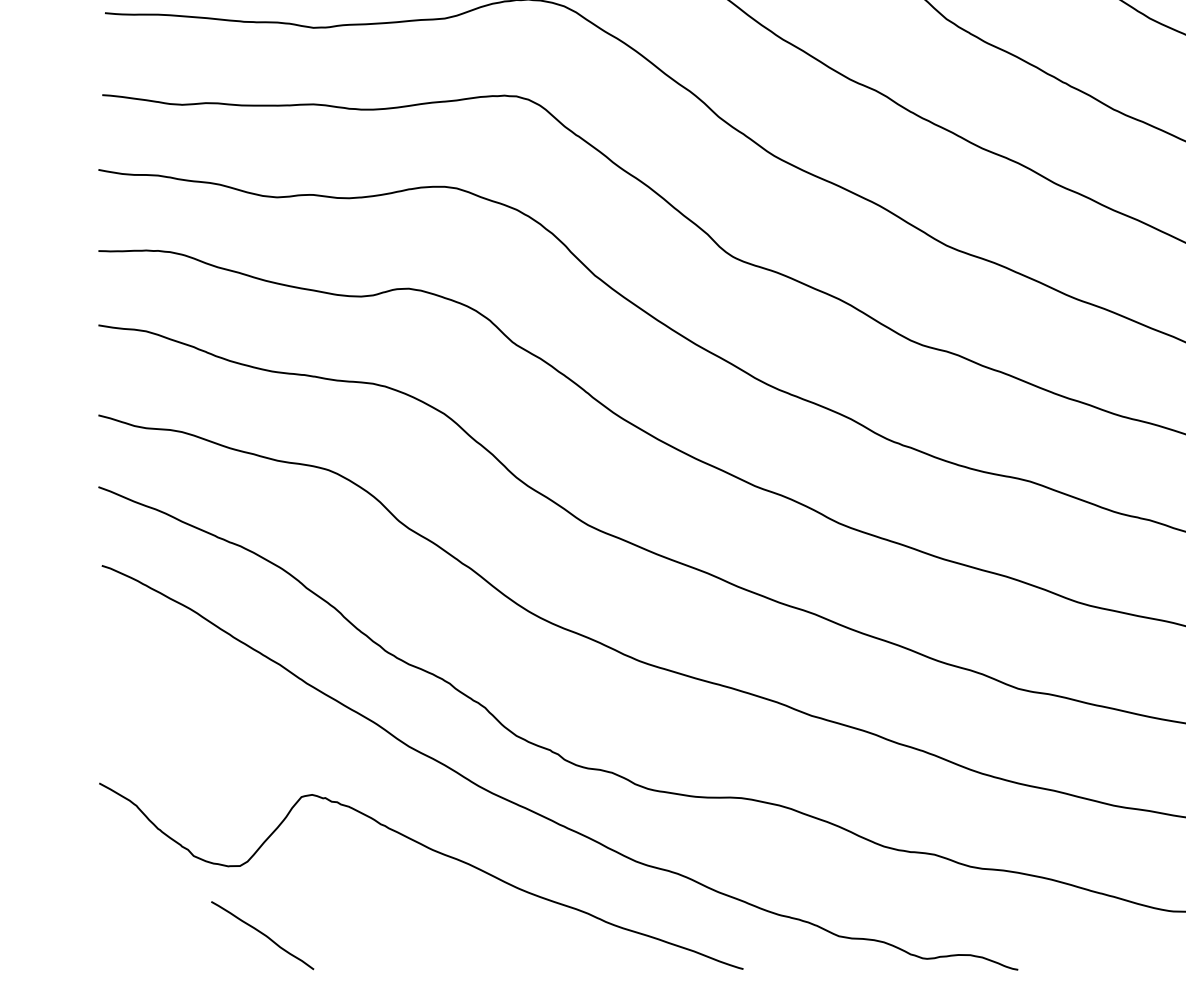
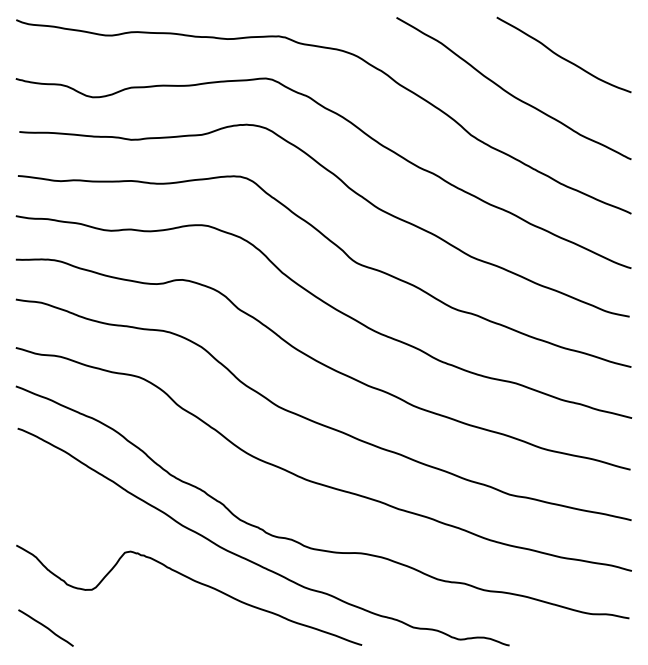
curve: (261, 934) -> (45, 627), moved

